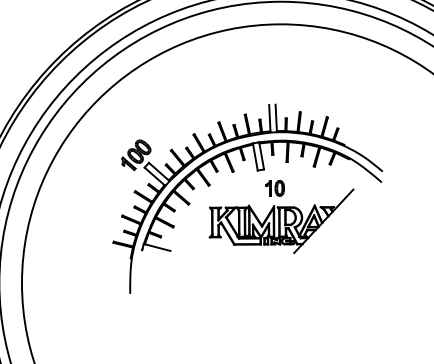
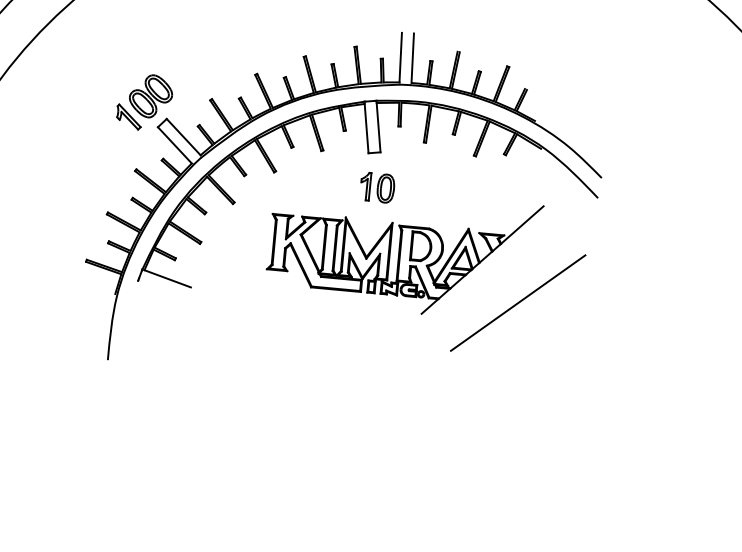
part: (274, 188) -> (376, 187), moved
line: (344, 242) -> (517, 303), added

